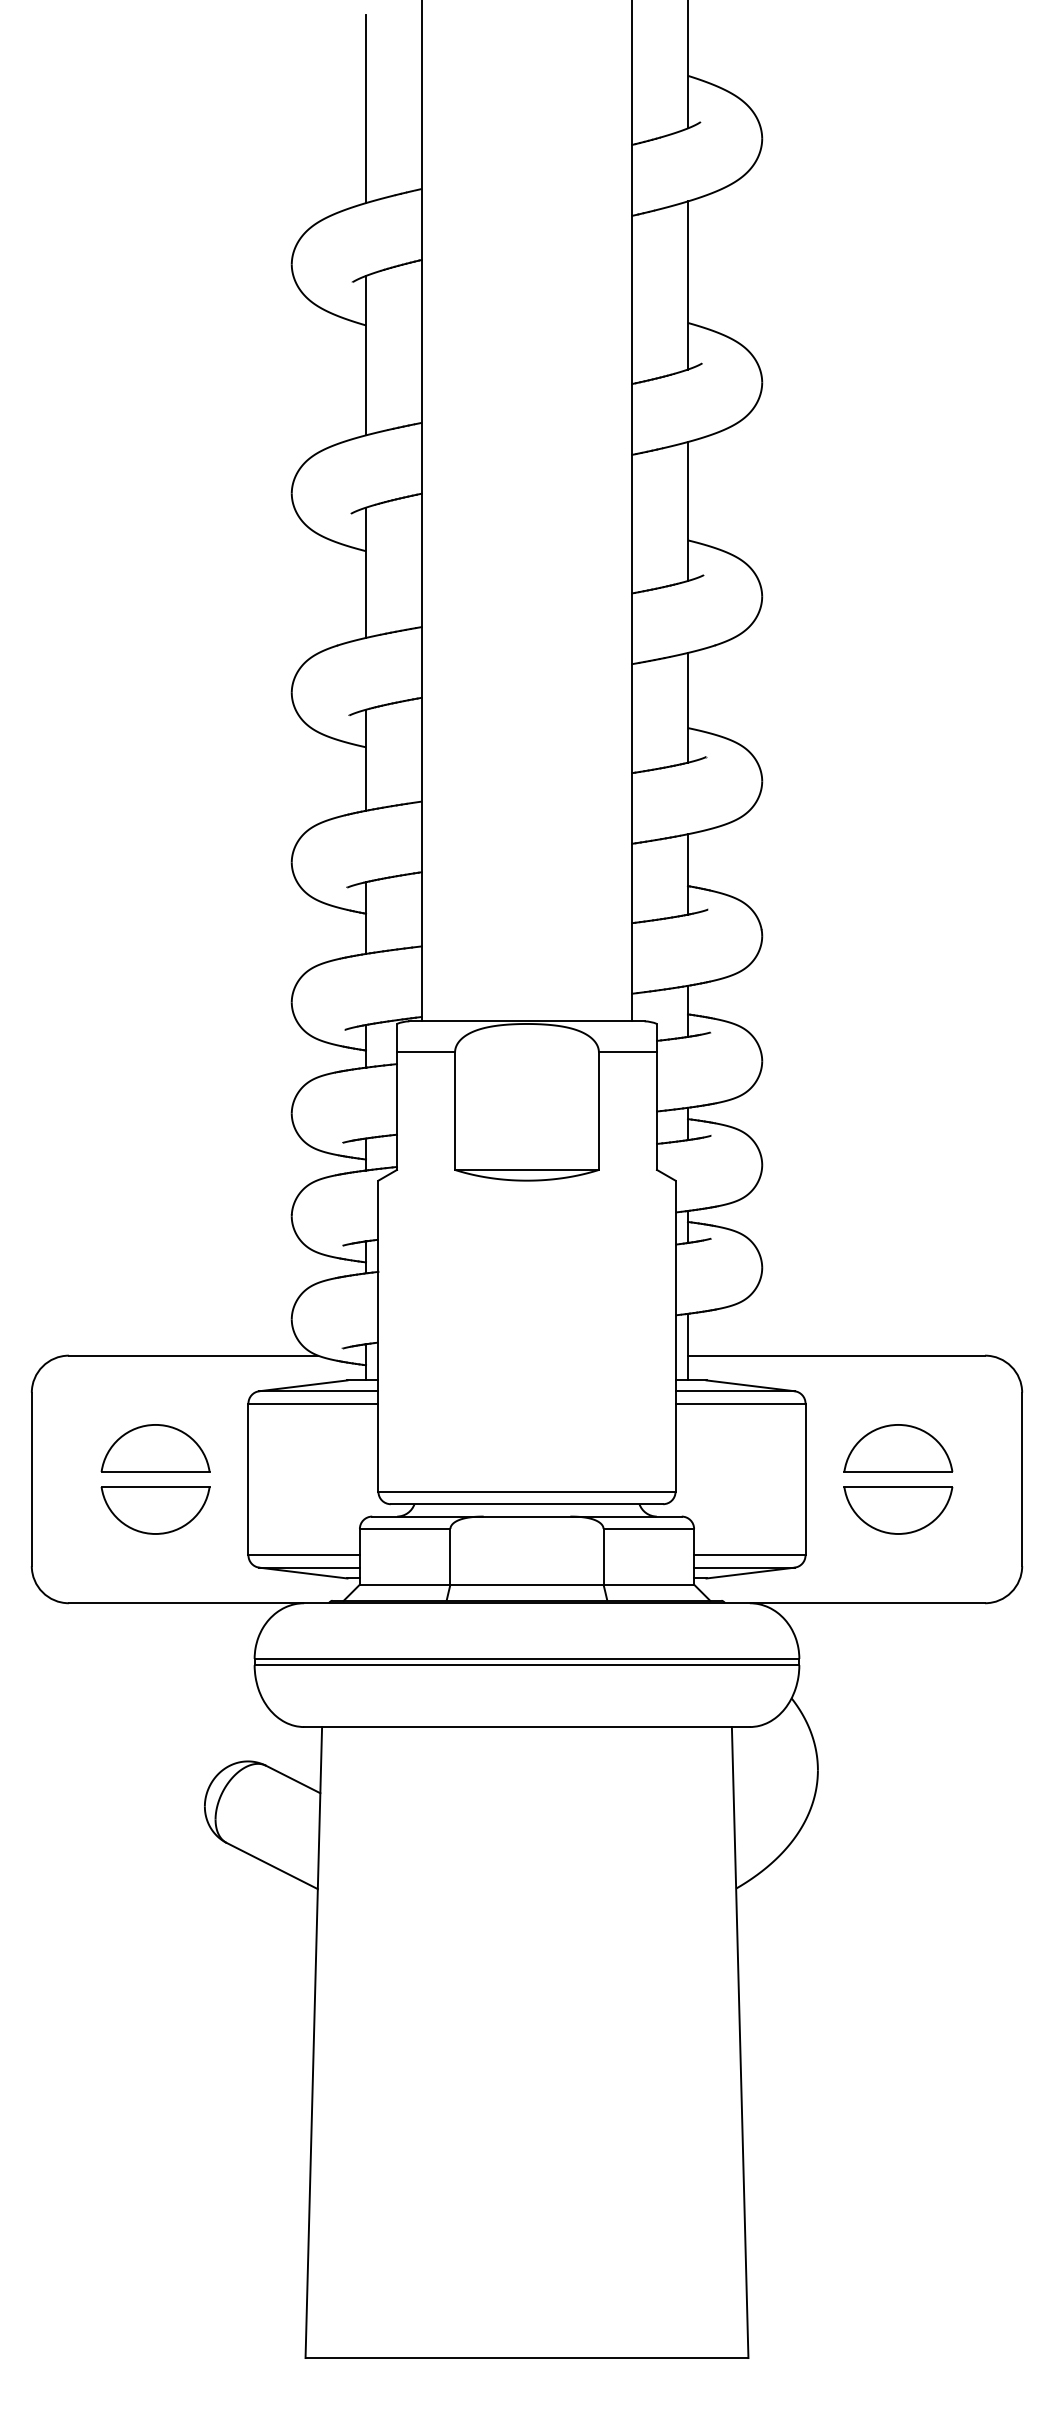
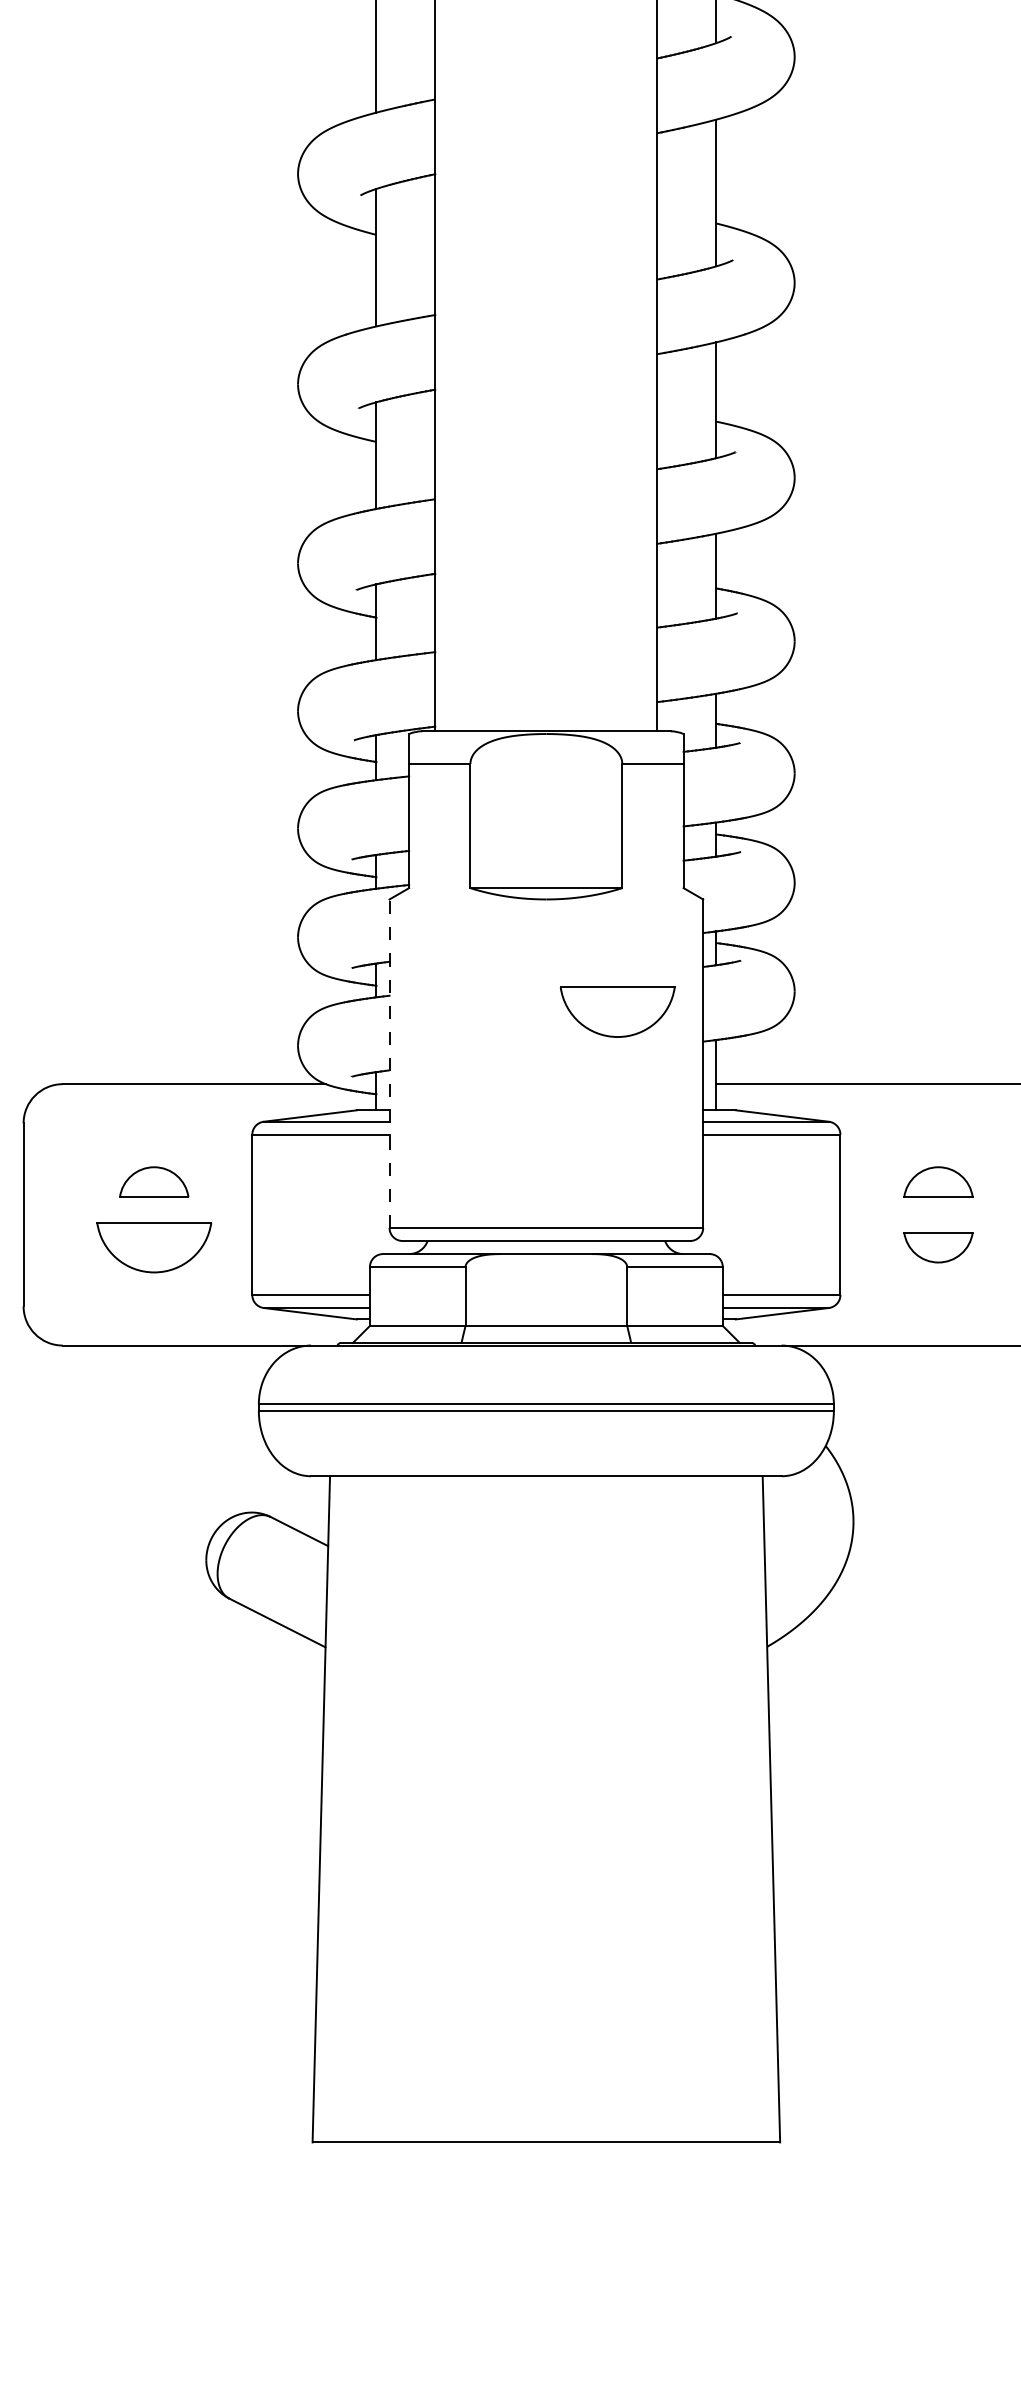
part: (594, 1287) -> (617, 1012), added
line: (378, 1336) -> (389, 1063), solid -> dashed
part: (155, 1448) -> (154, 1182), size x0.6
part: (898, 1448) -> (938, 1182), size x0.6
part: (898, 1510) -> (938, 1247), size x0.6

